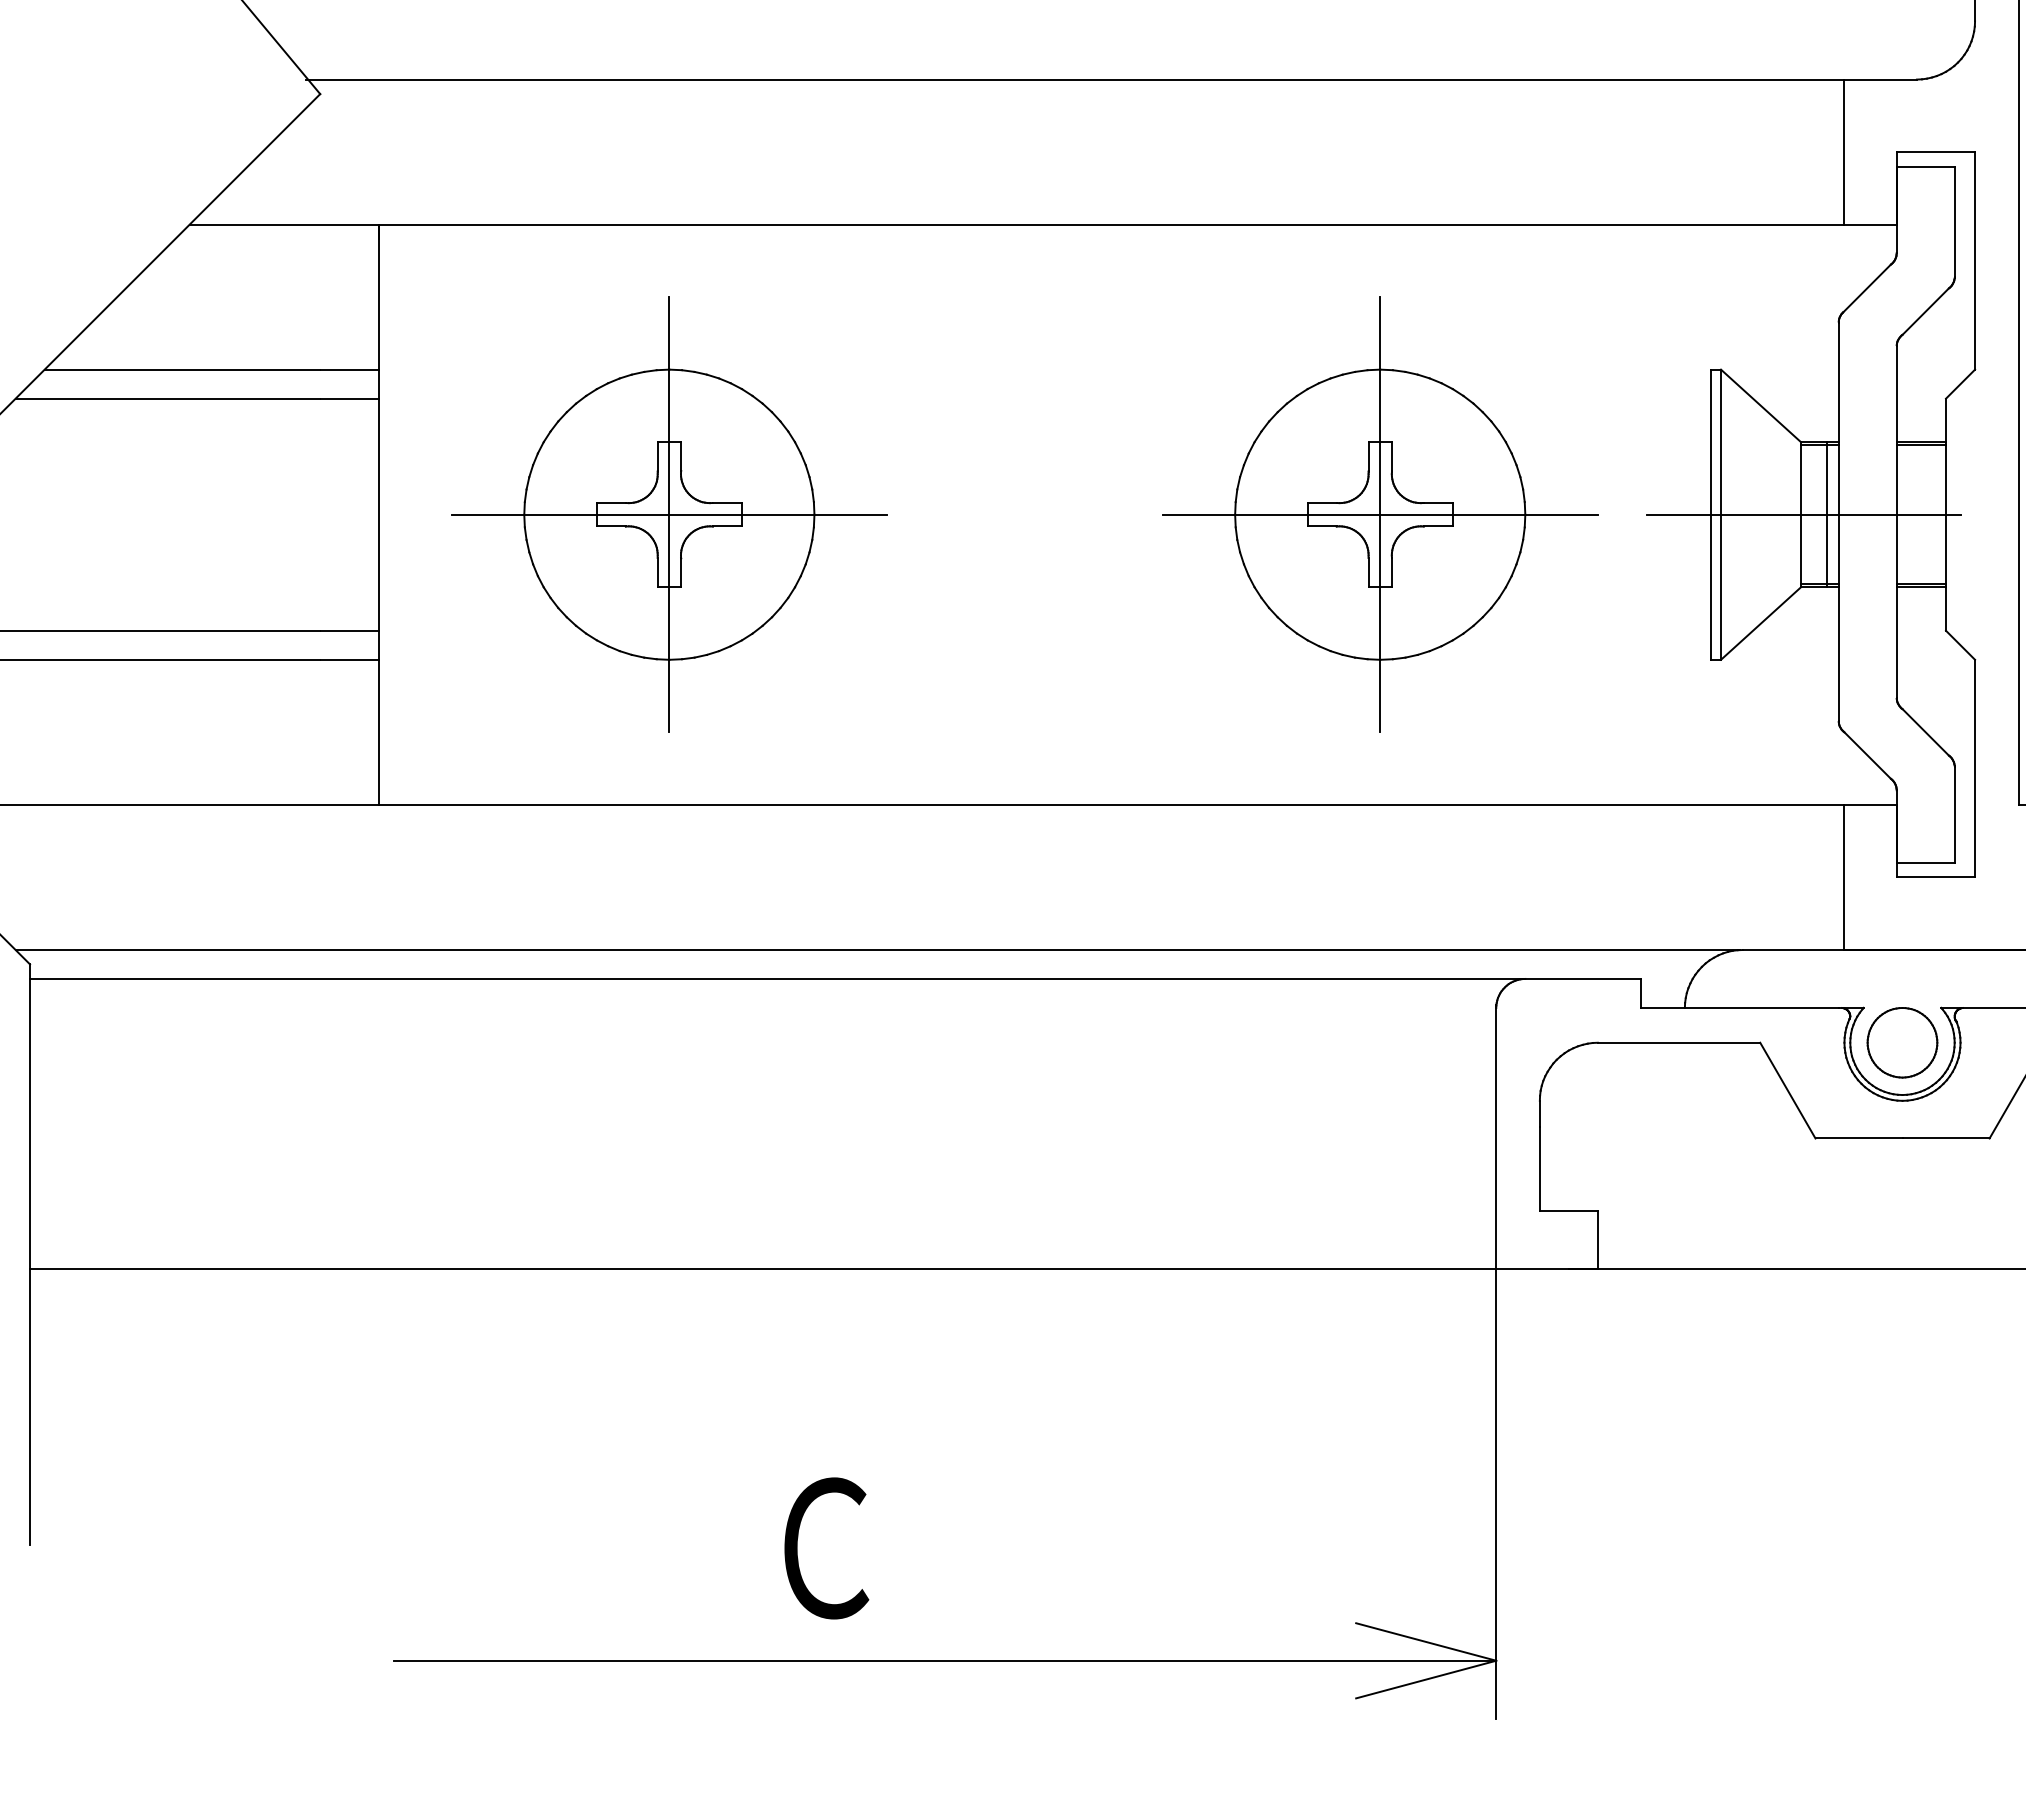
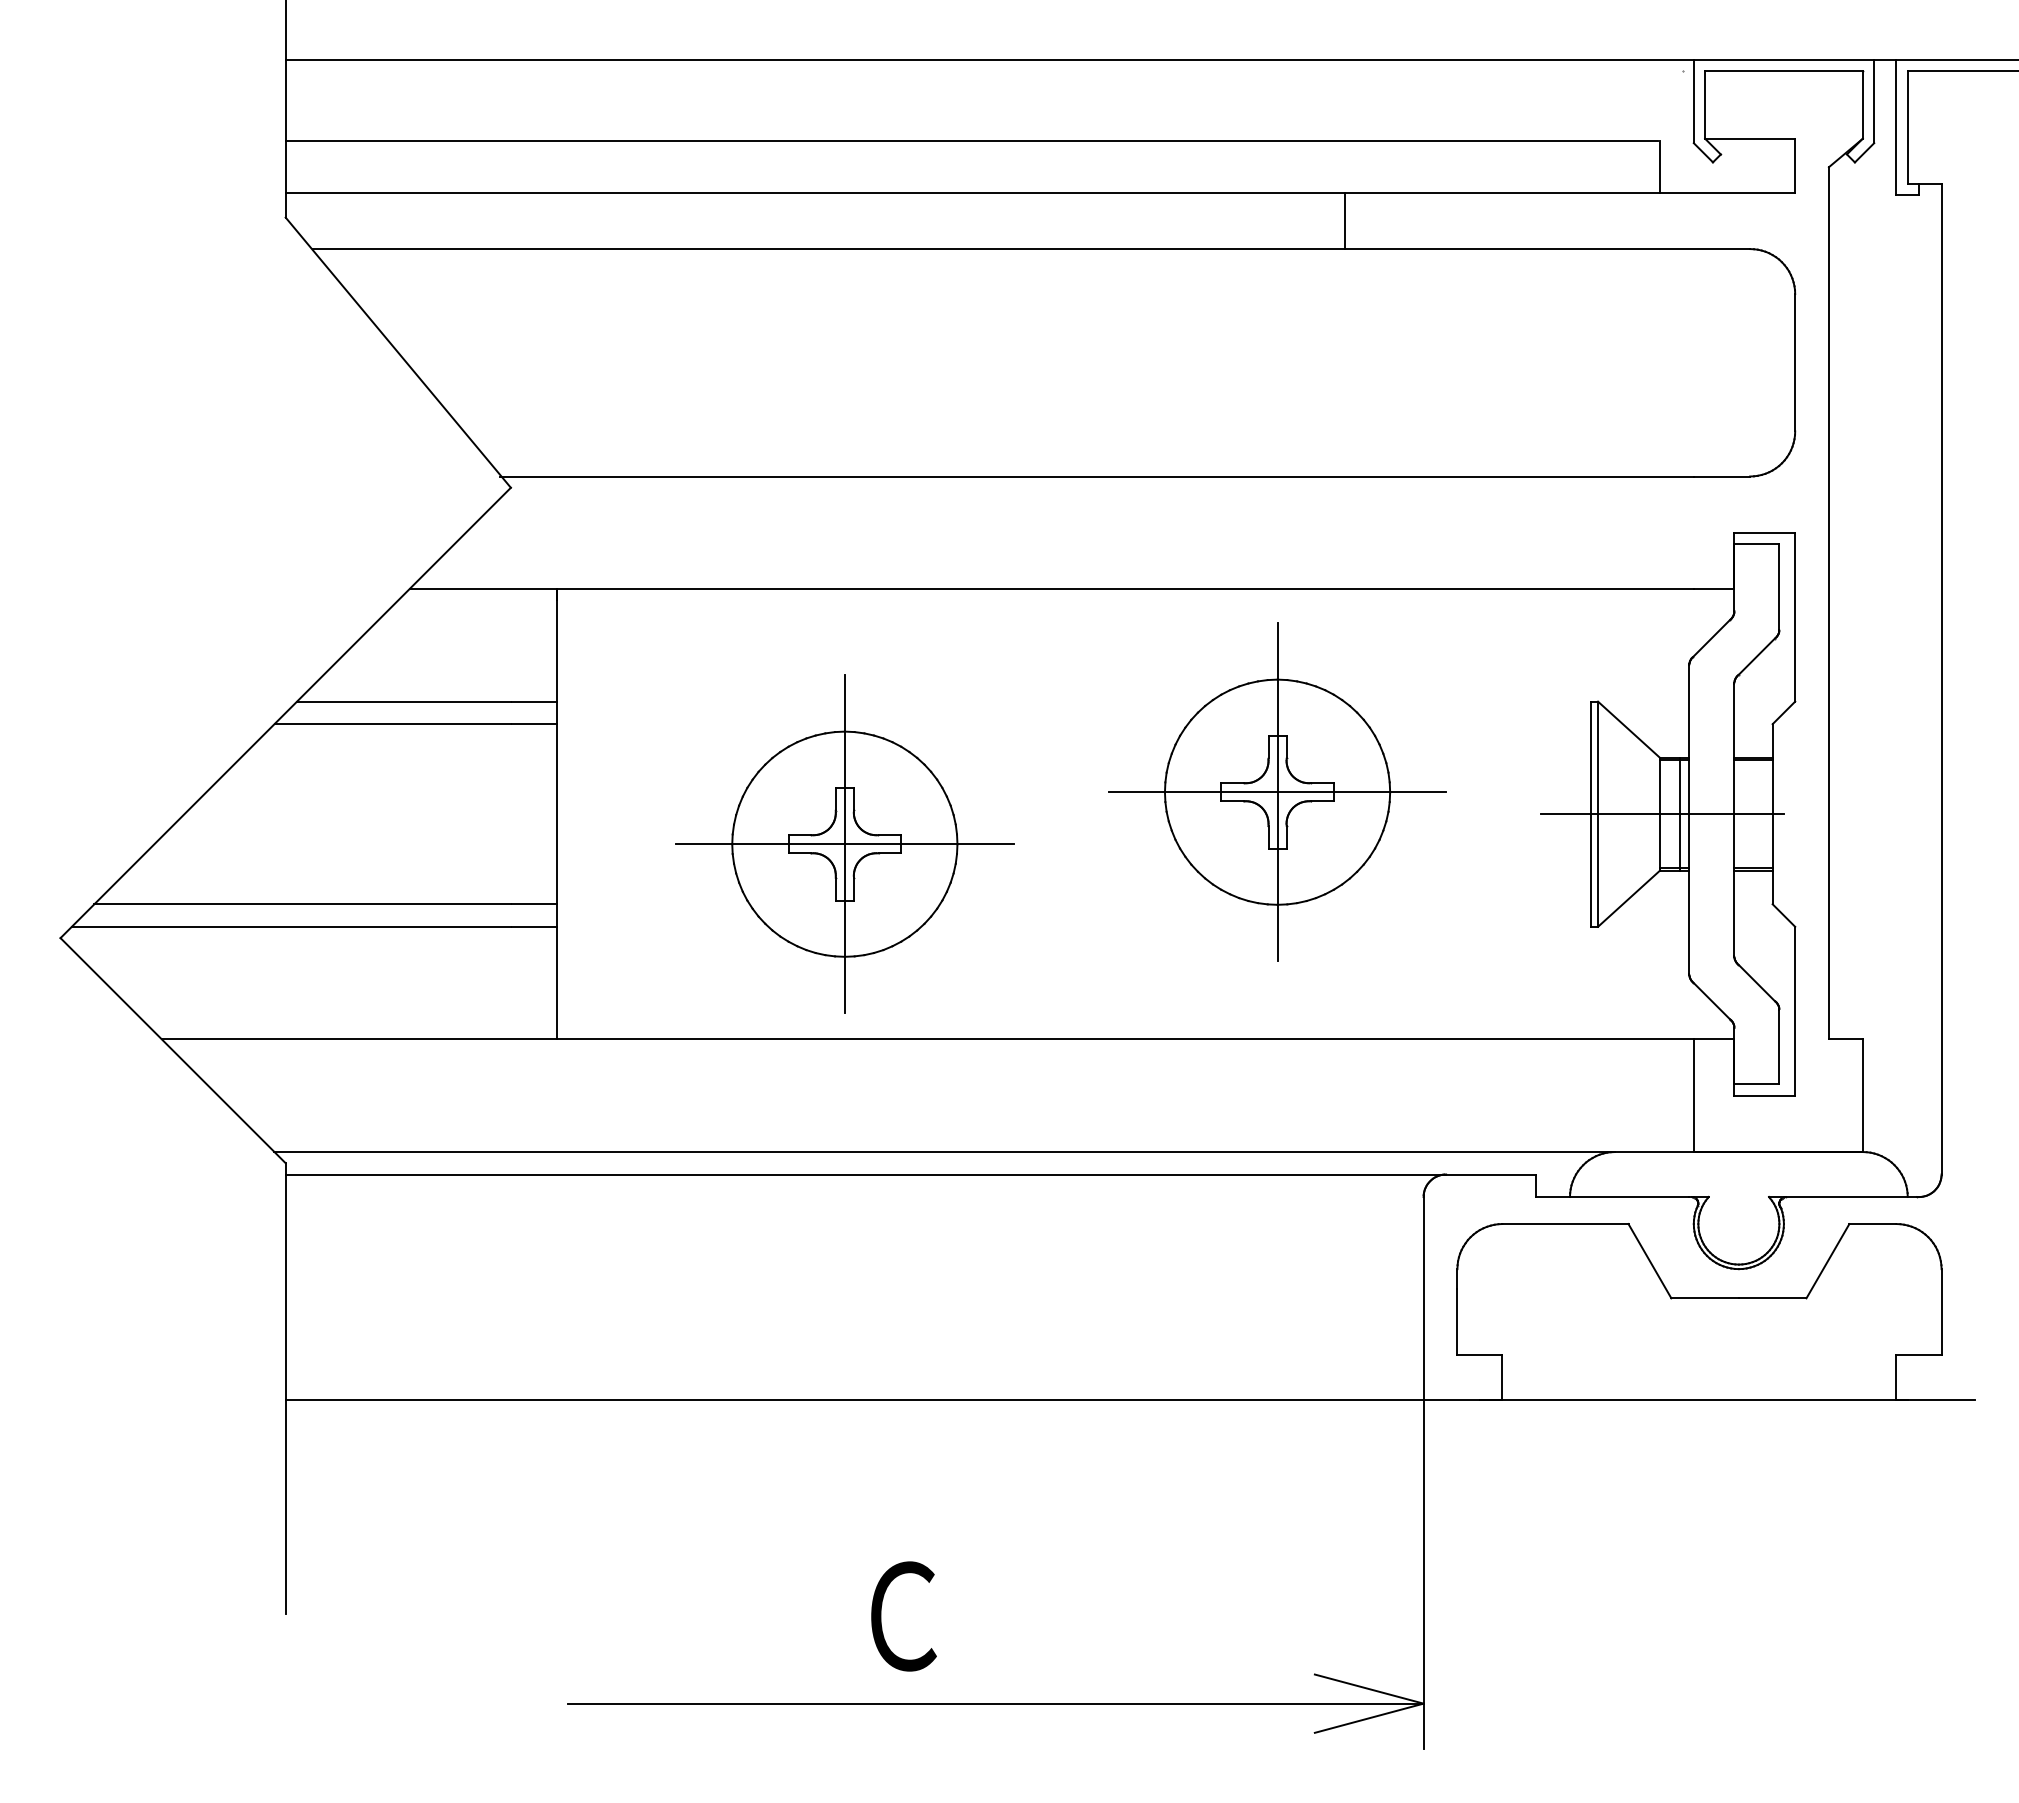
line: (1844, 151) -> (1693, 532), removed
part: (668, 513) -> (844, 843), moved
part: (1380, 513) -> (1277, 791), moved
part: (1902, 1043) -> (1738, 1224), removed

